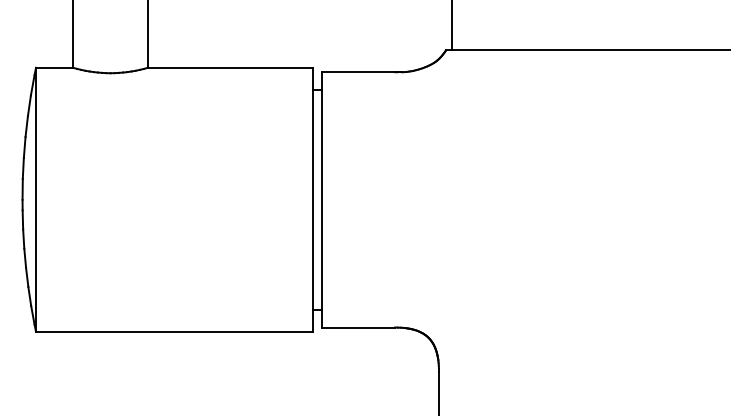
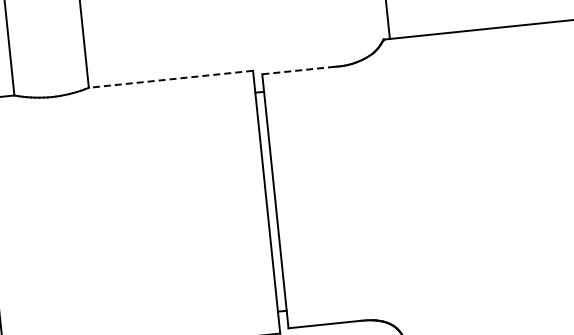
line: (230, 67) -> (170, 79), solid -> dashed
line: (358, 72) -> (298, 70), solid -> dashed

